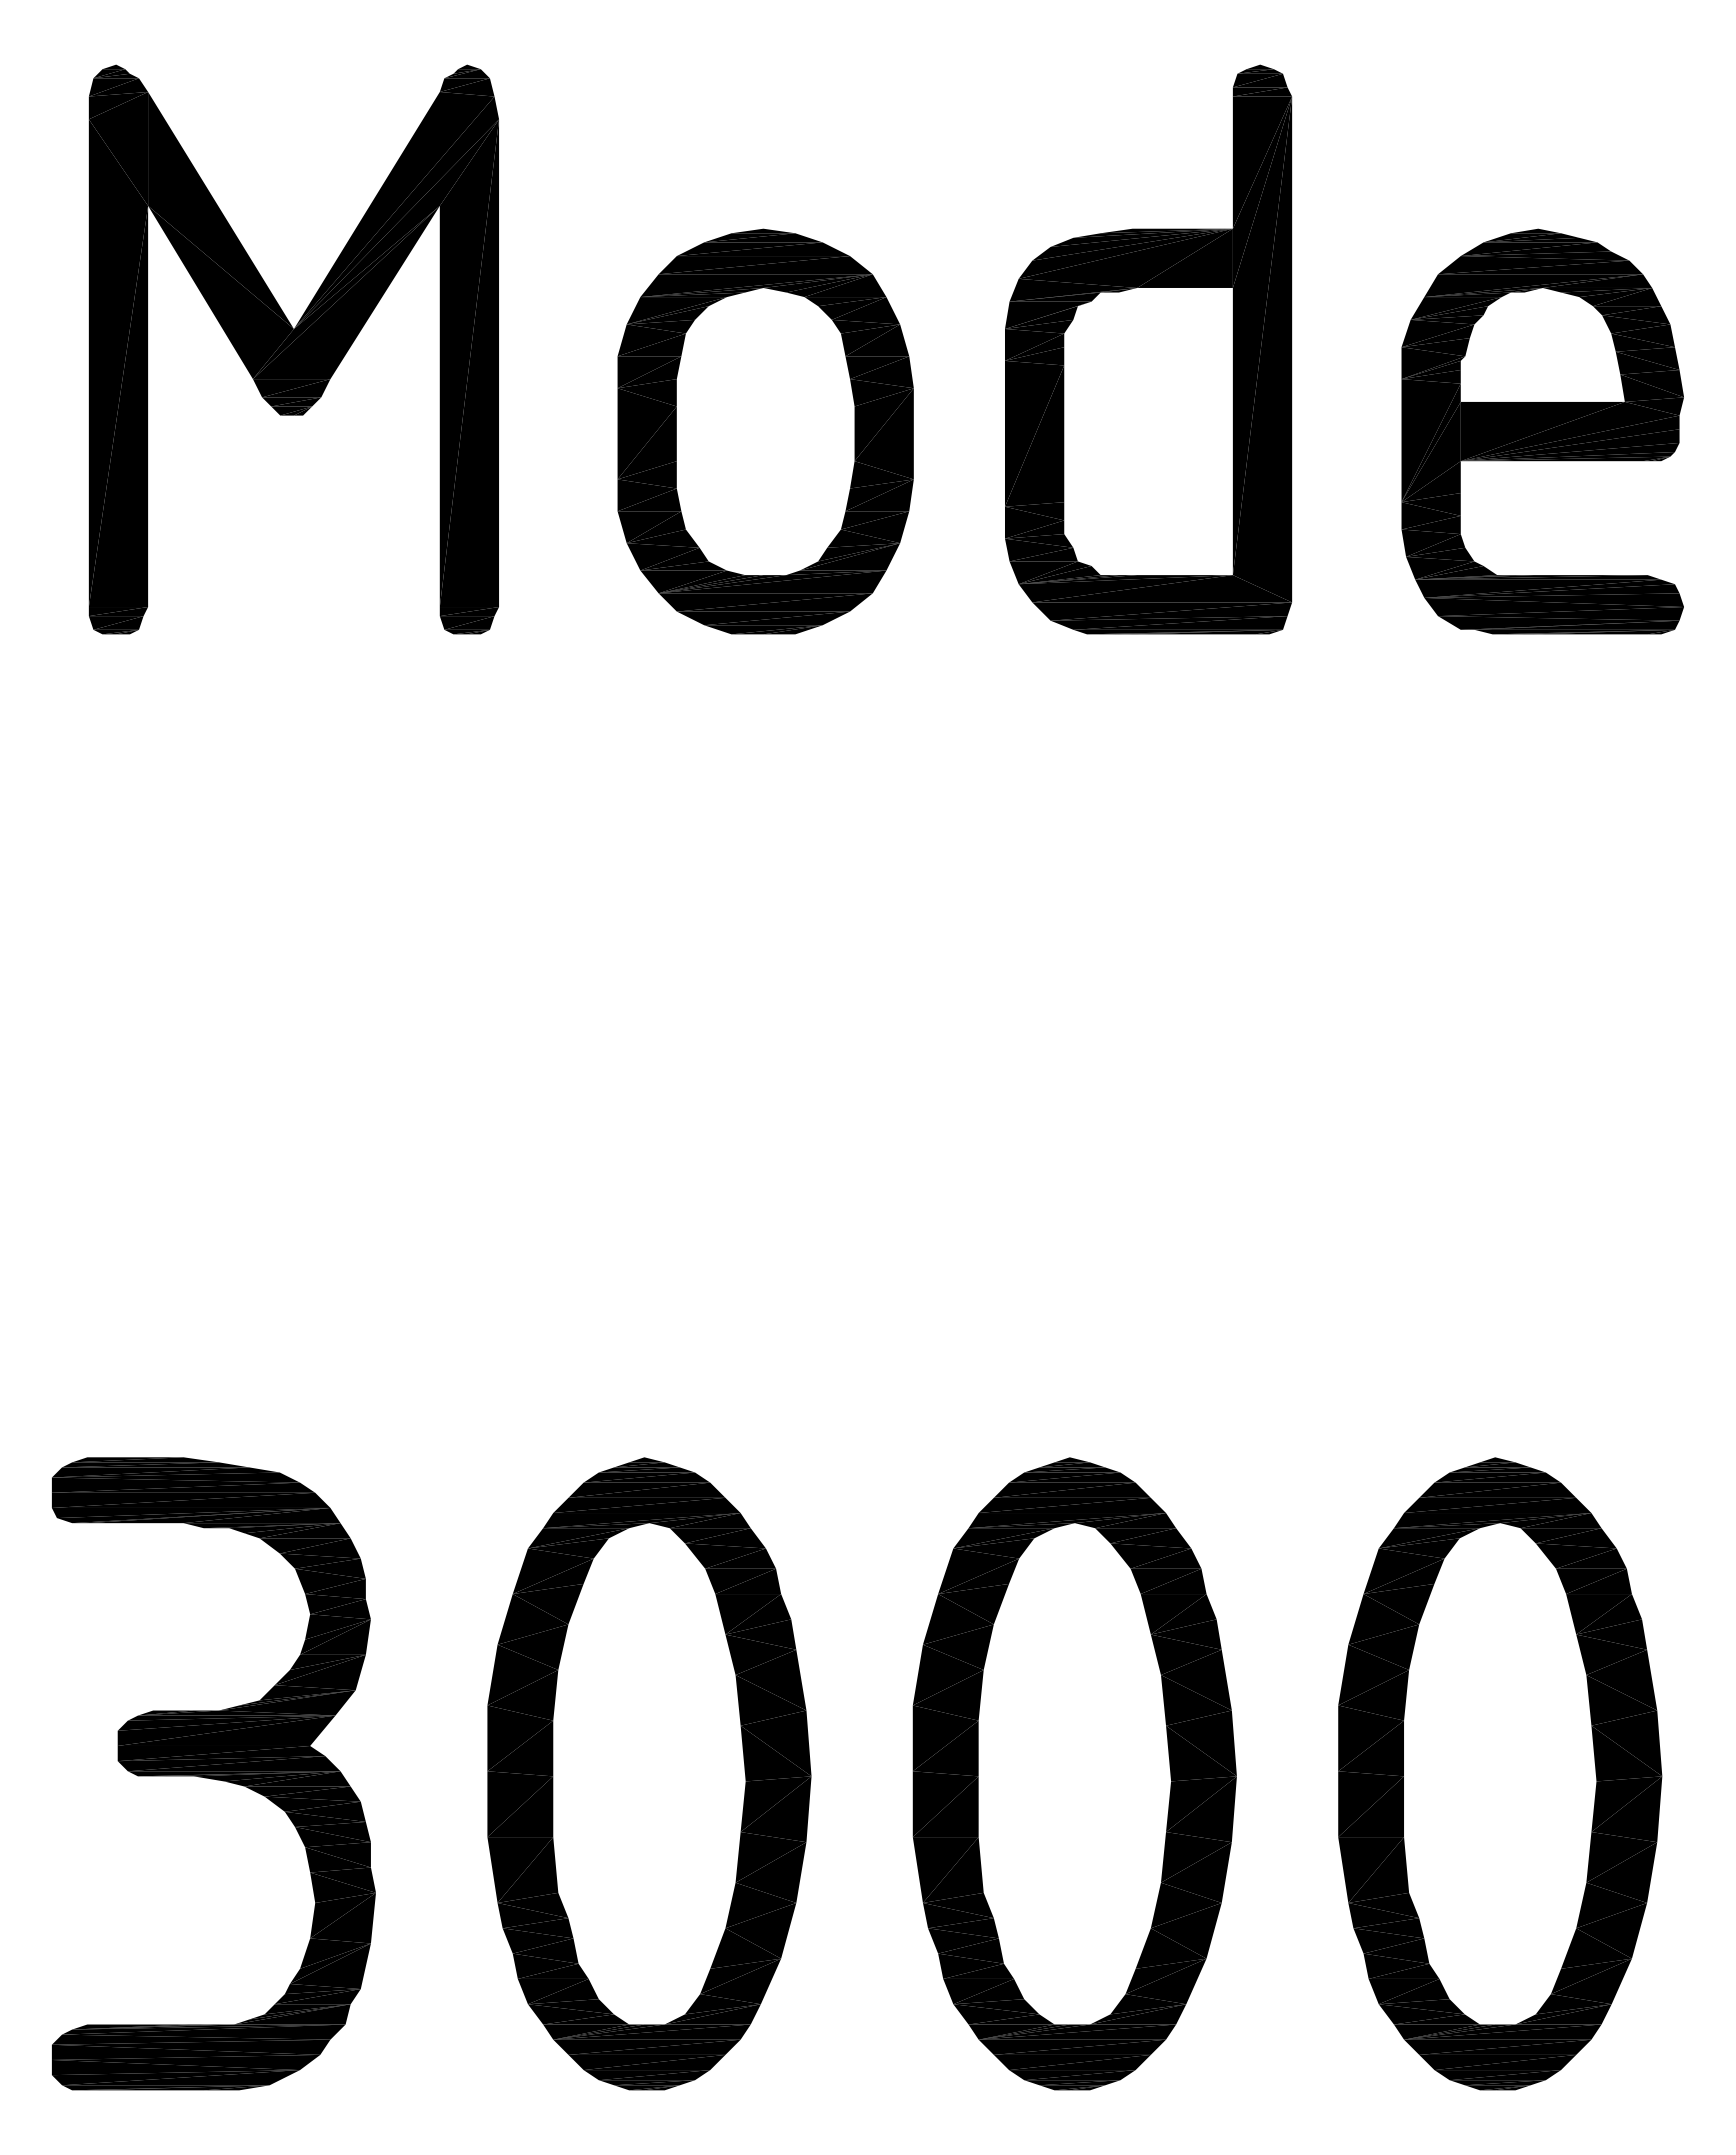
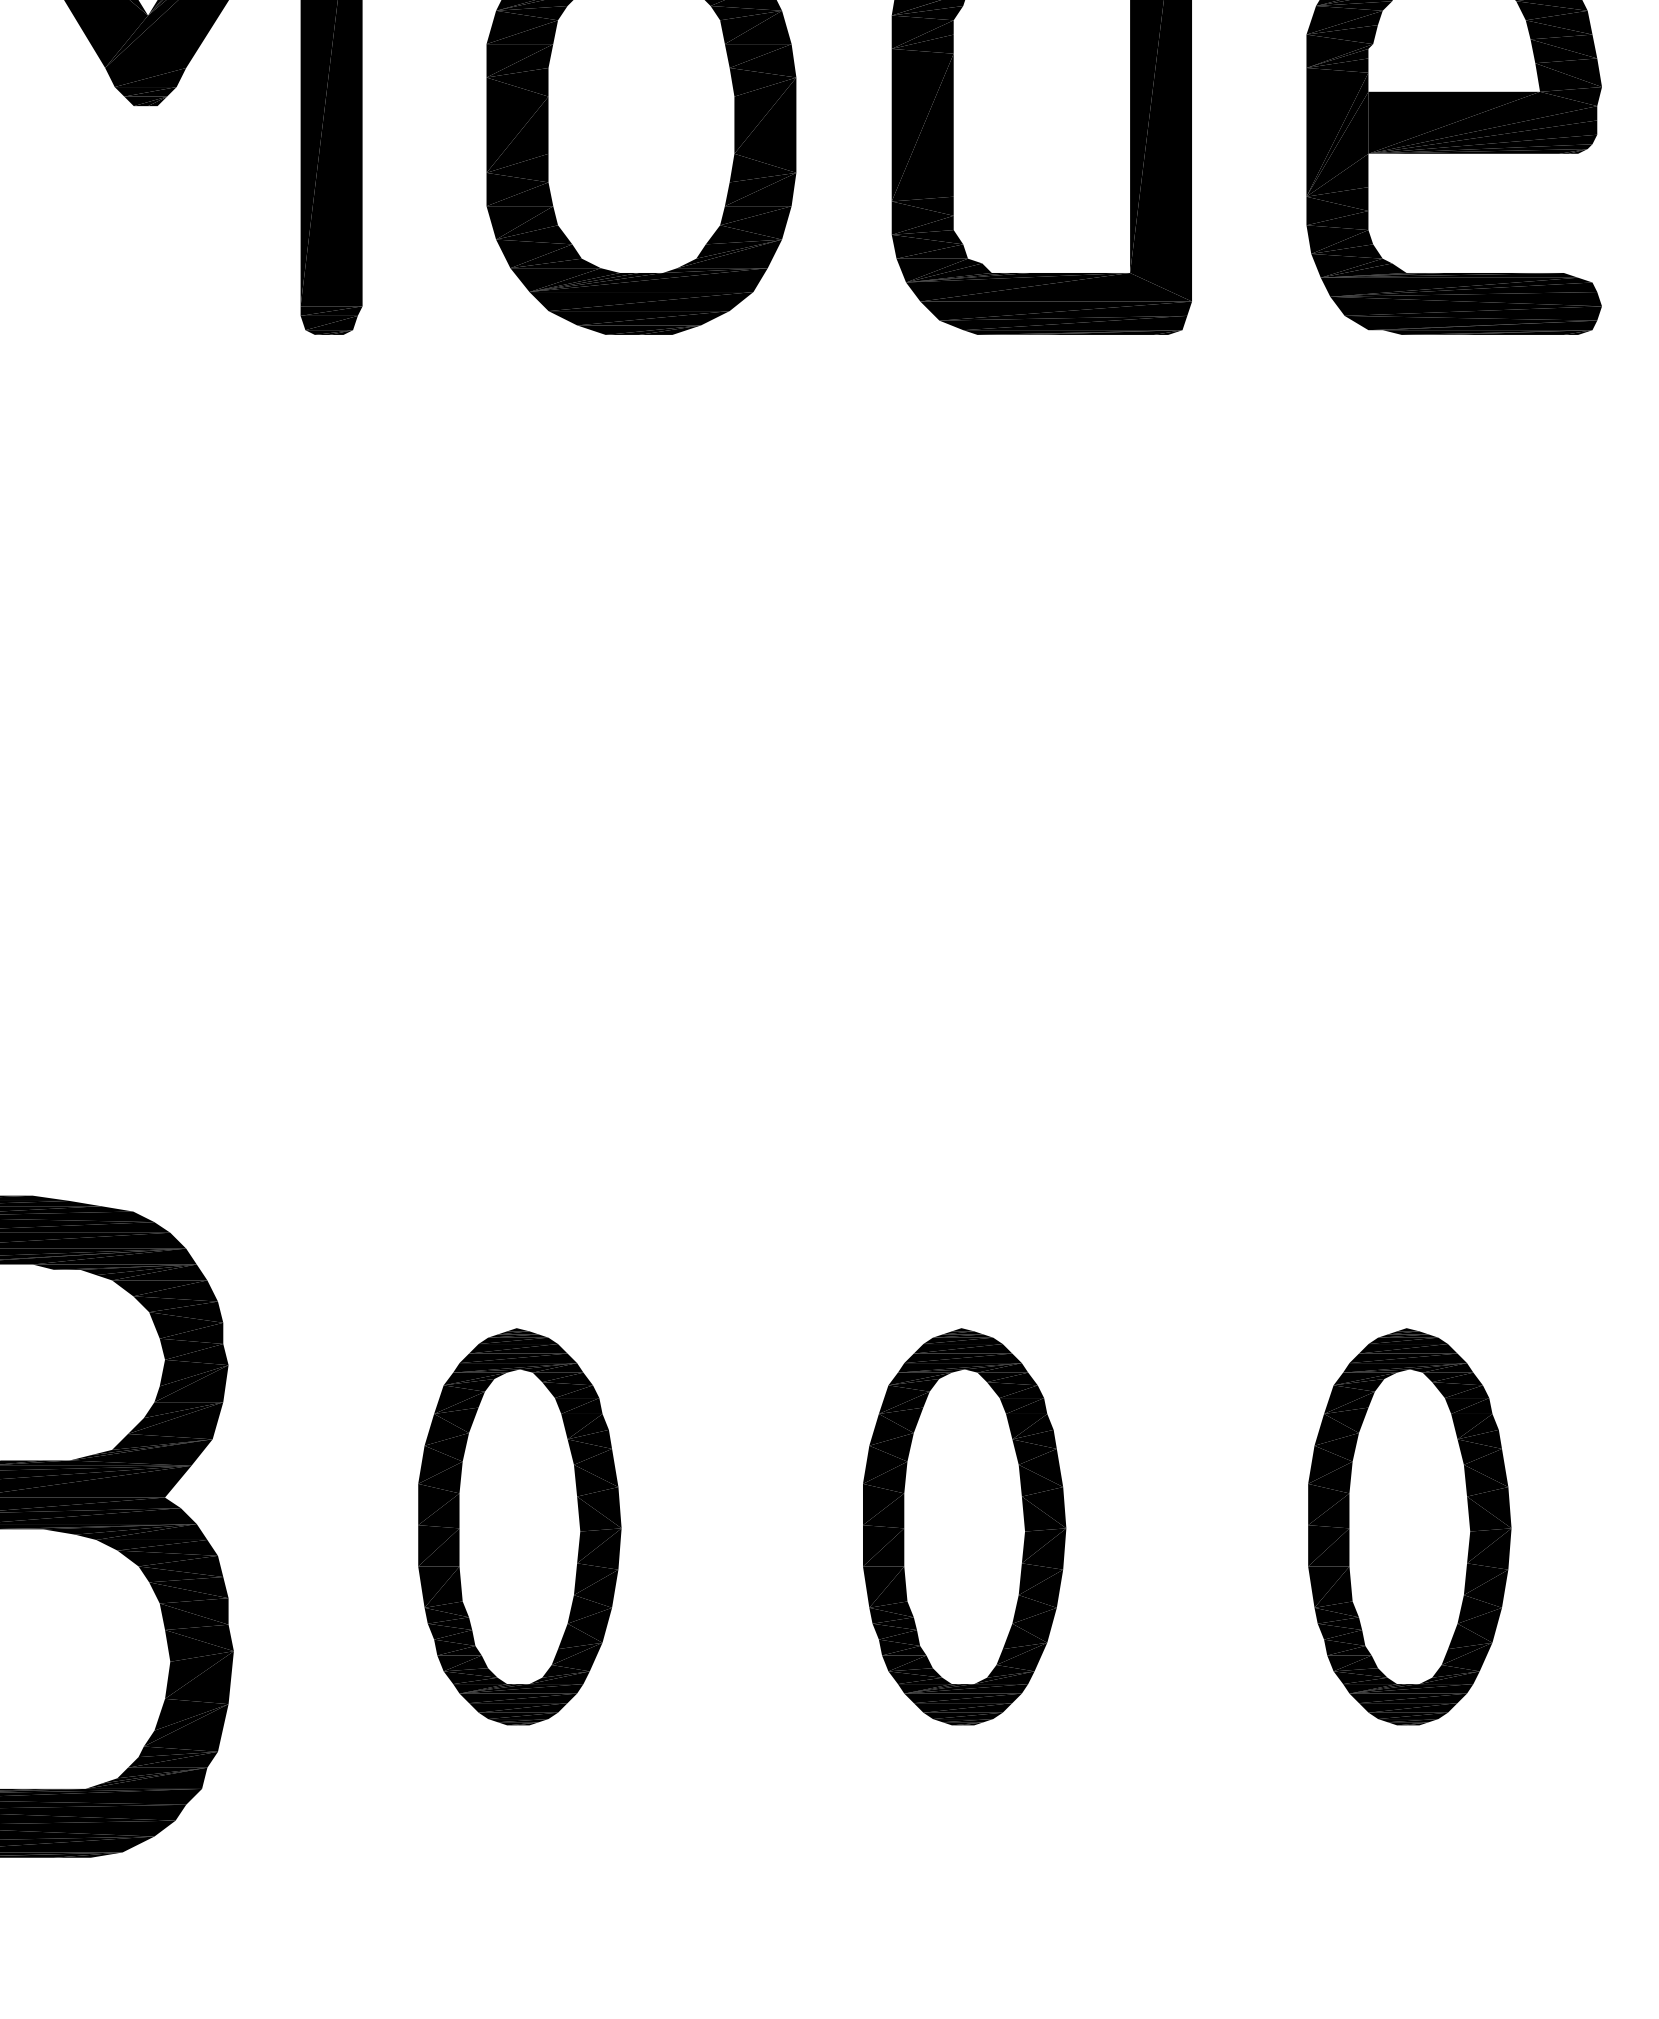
part: (649, 1773) -> (519, 1526), size x0.6
part: (1074, 1773) -> (964, 1526), size x0.6
part: (1500, 1773) -> (1409, 1526), size x0.6

